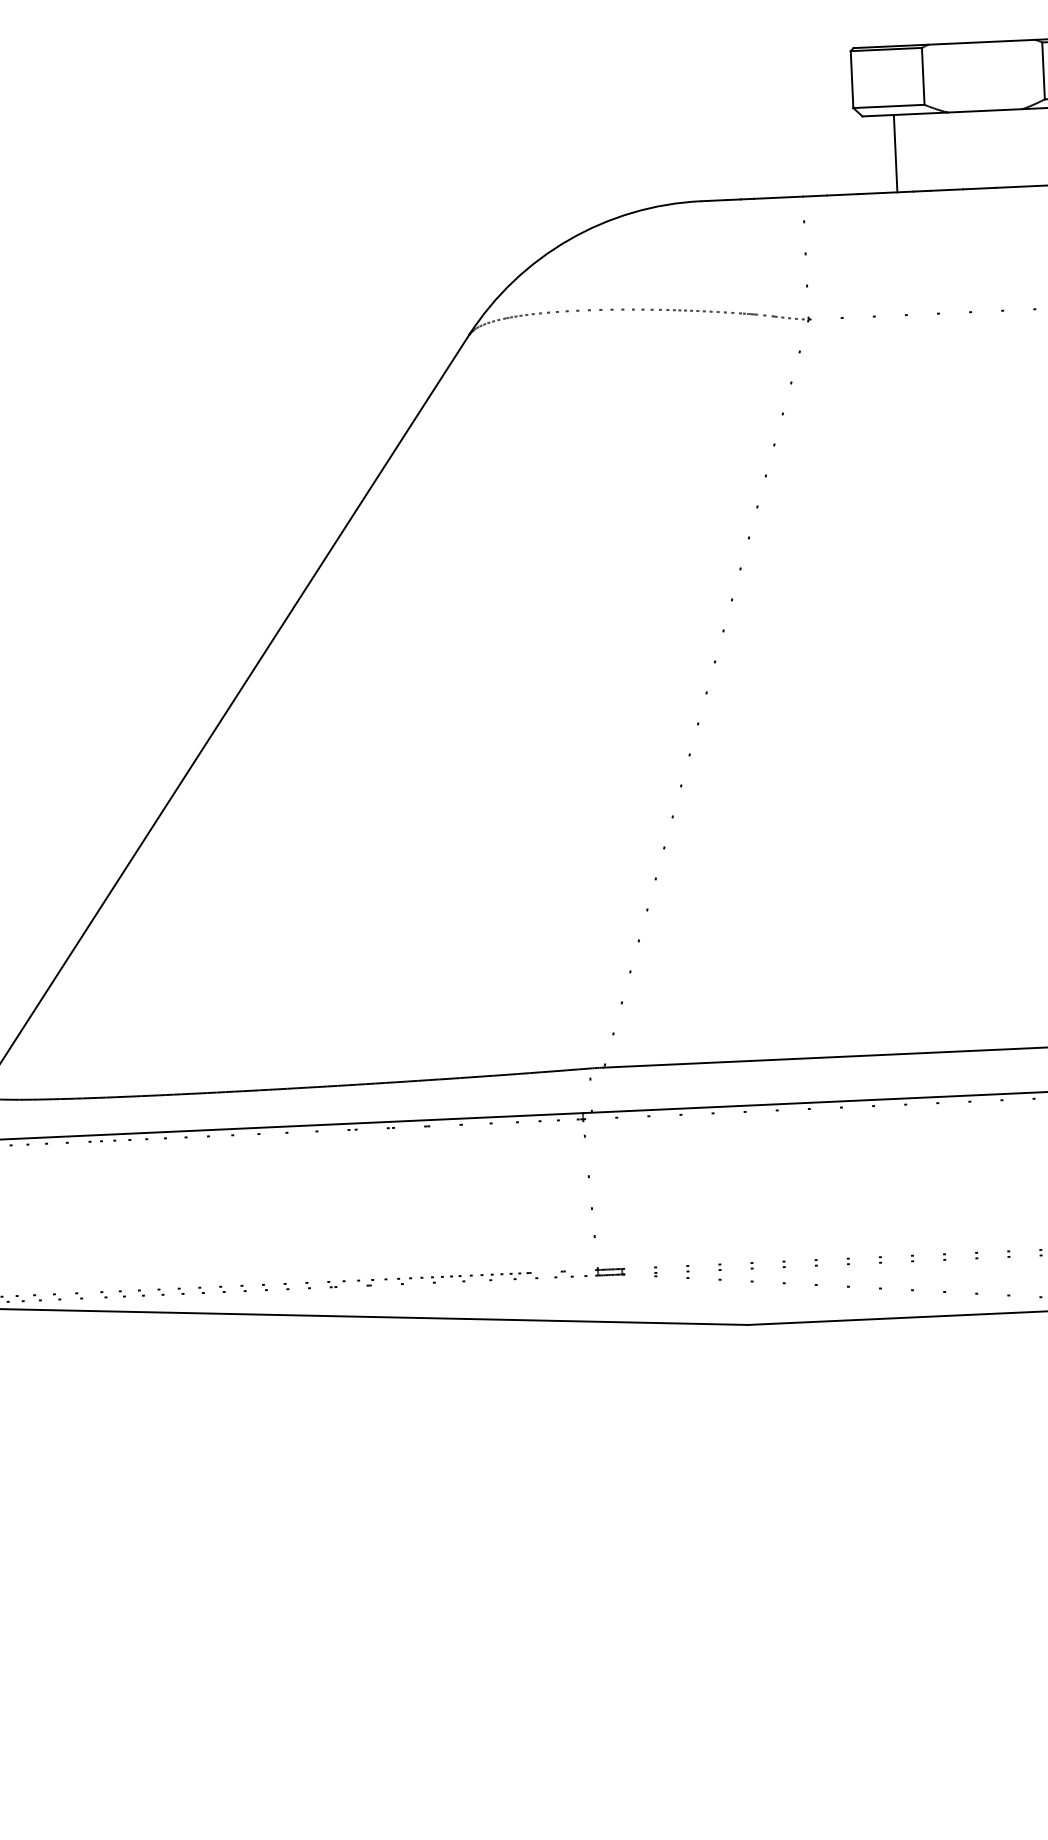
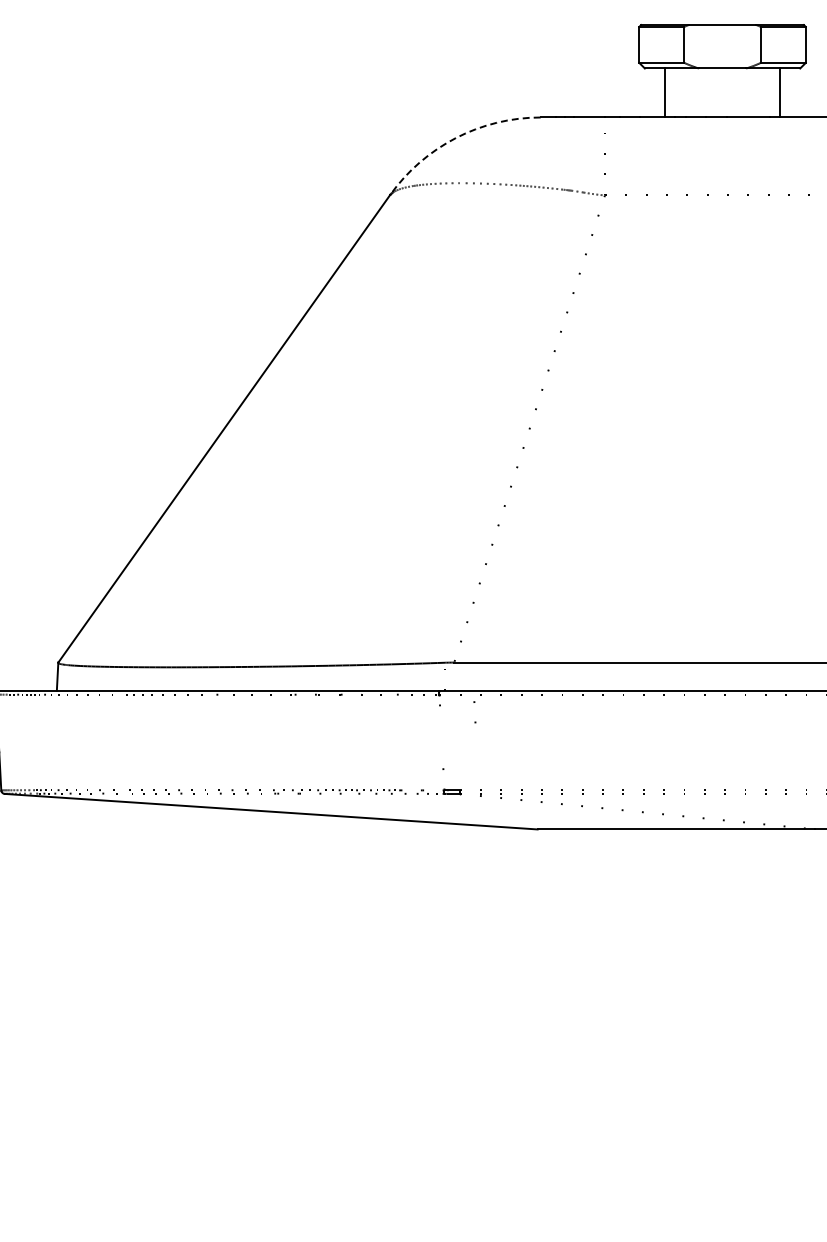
arc: (568, 240) -> (455, 138), solid -> dashed
line: (590, 1207) -> (474, 721), moved

